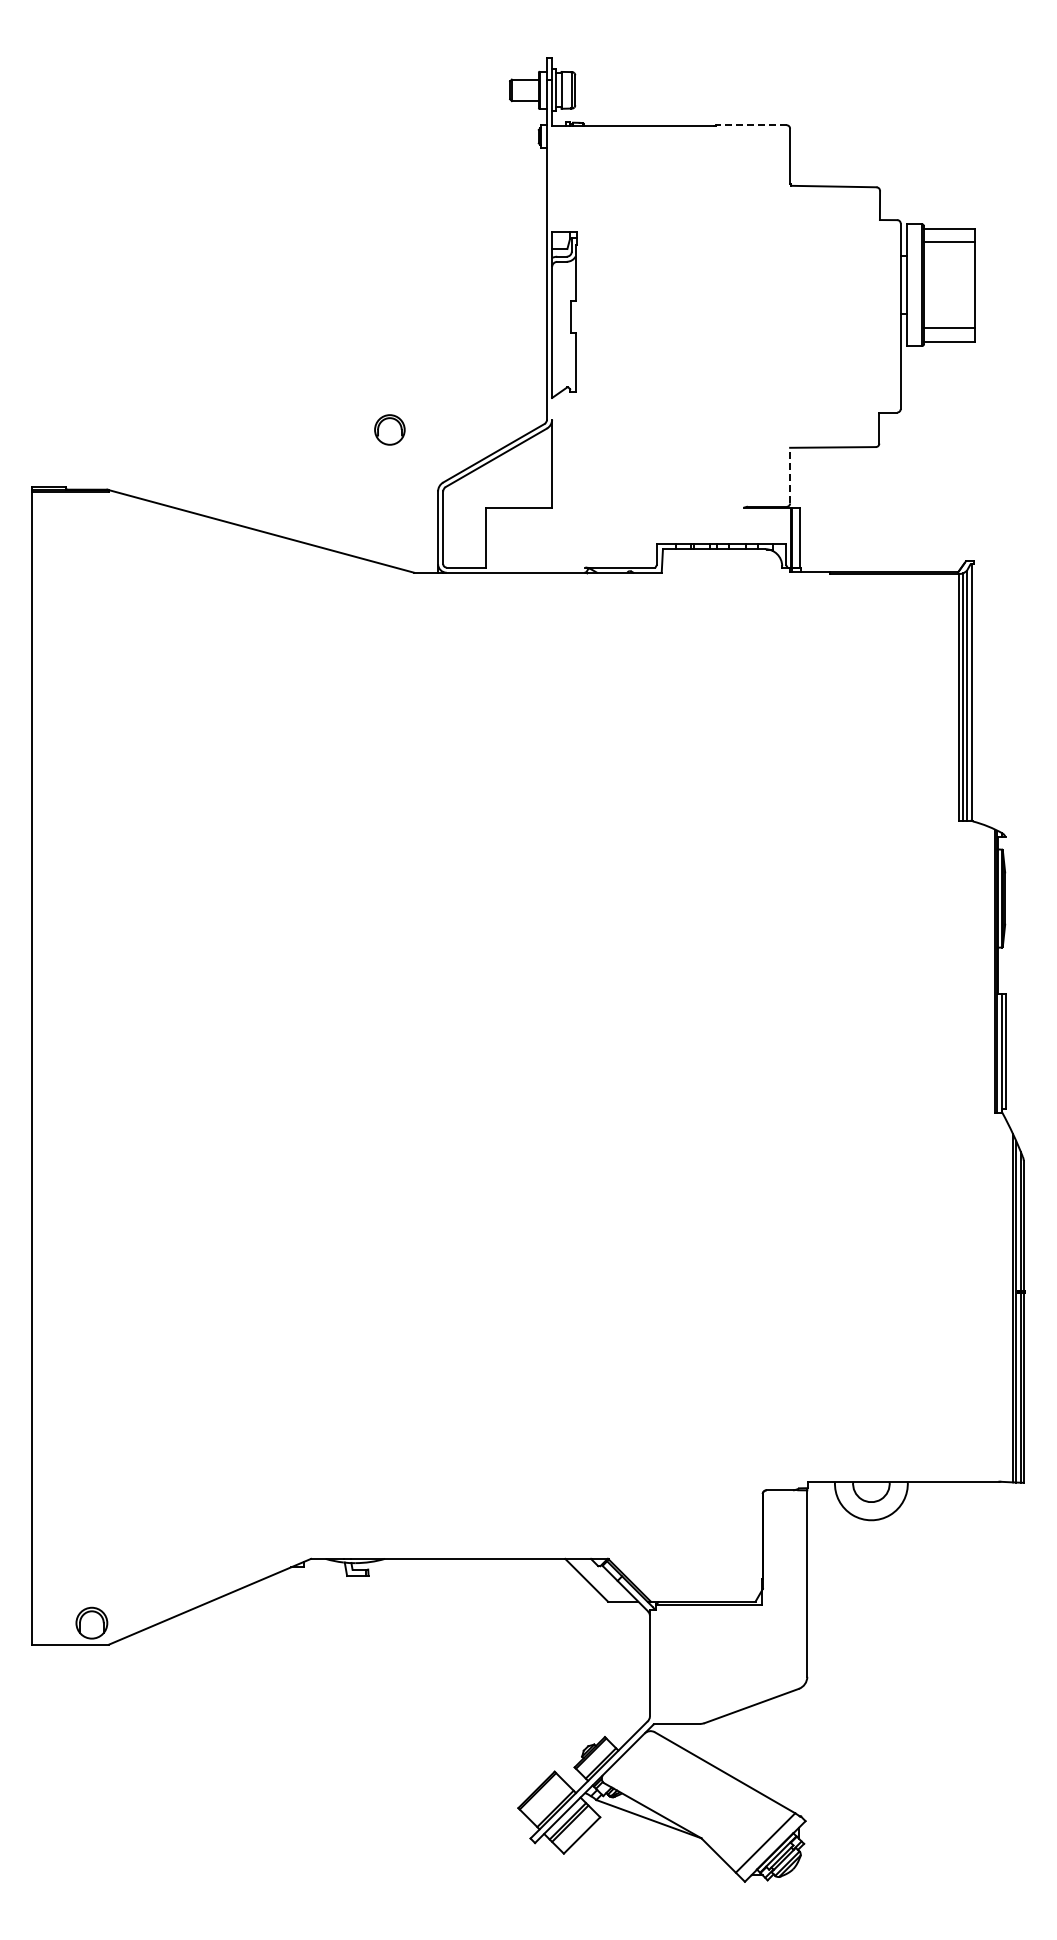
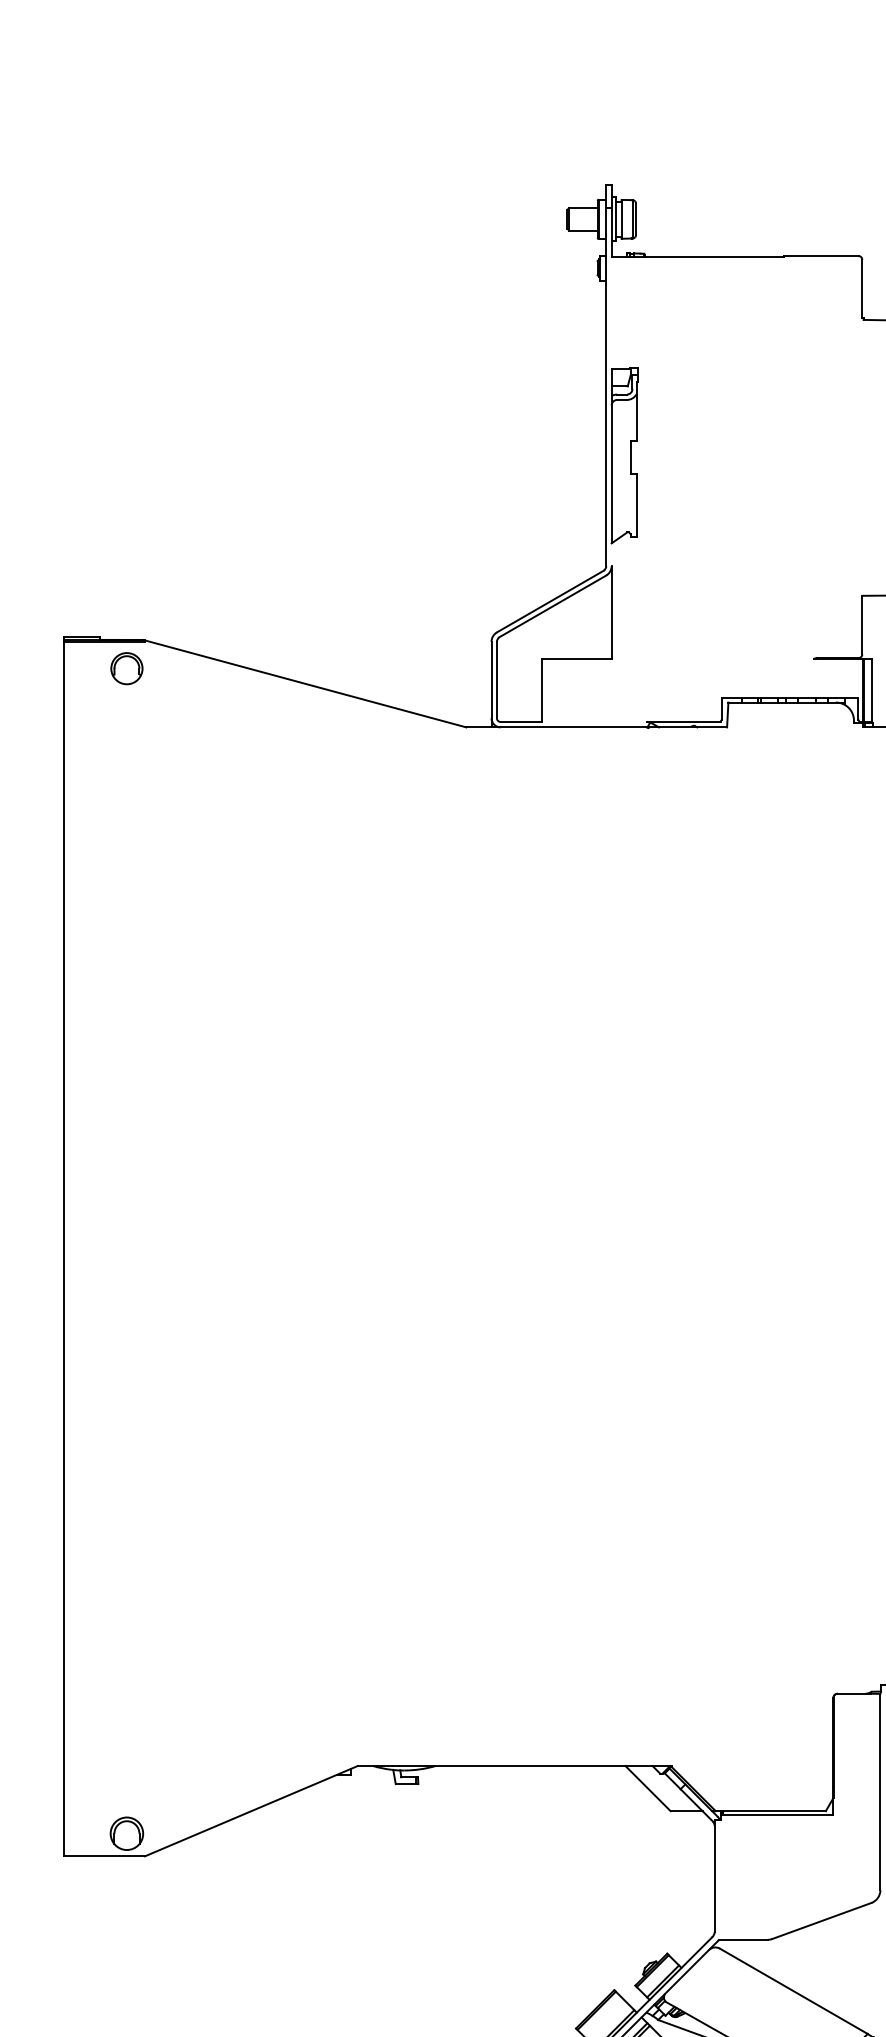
line: (750, 125) -> (820, 256), dashed -> solid
part: (389, 429) -> (126, 668), moved
line: (790, 475) -> (862, 624), dashed -> solid

